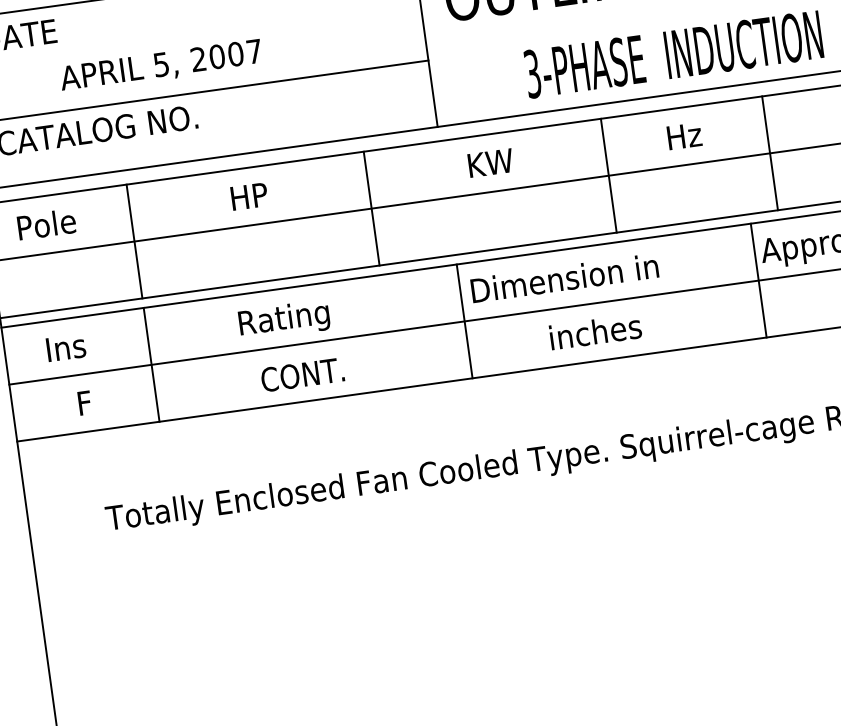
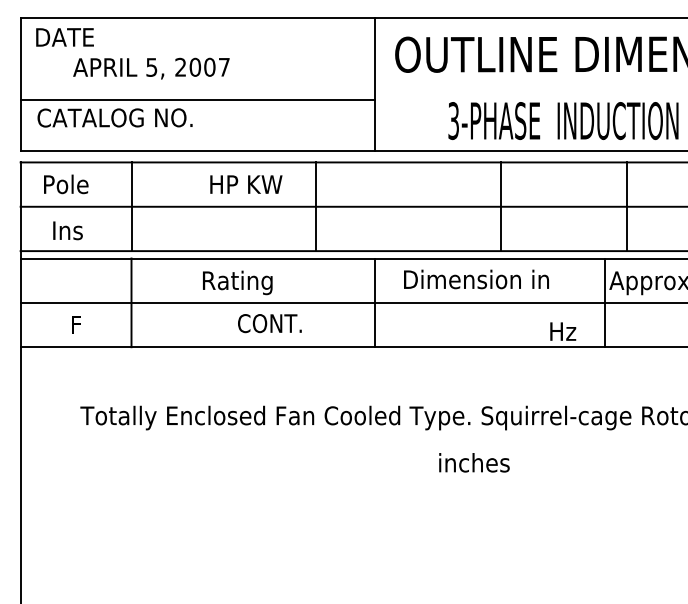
text: (161, 66) -> (151, 68), moved
text: (684, 136) -> (563, 331), moved
text: (491, 162) -> (265, 184), moved
text: (564, 278) -> (476, 279), moved
text: (595, 331) -> (474, 462), moved
text: (65, 347) -> (67, 230), moved
text: (302, 374) -> (269, 323), moved

